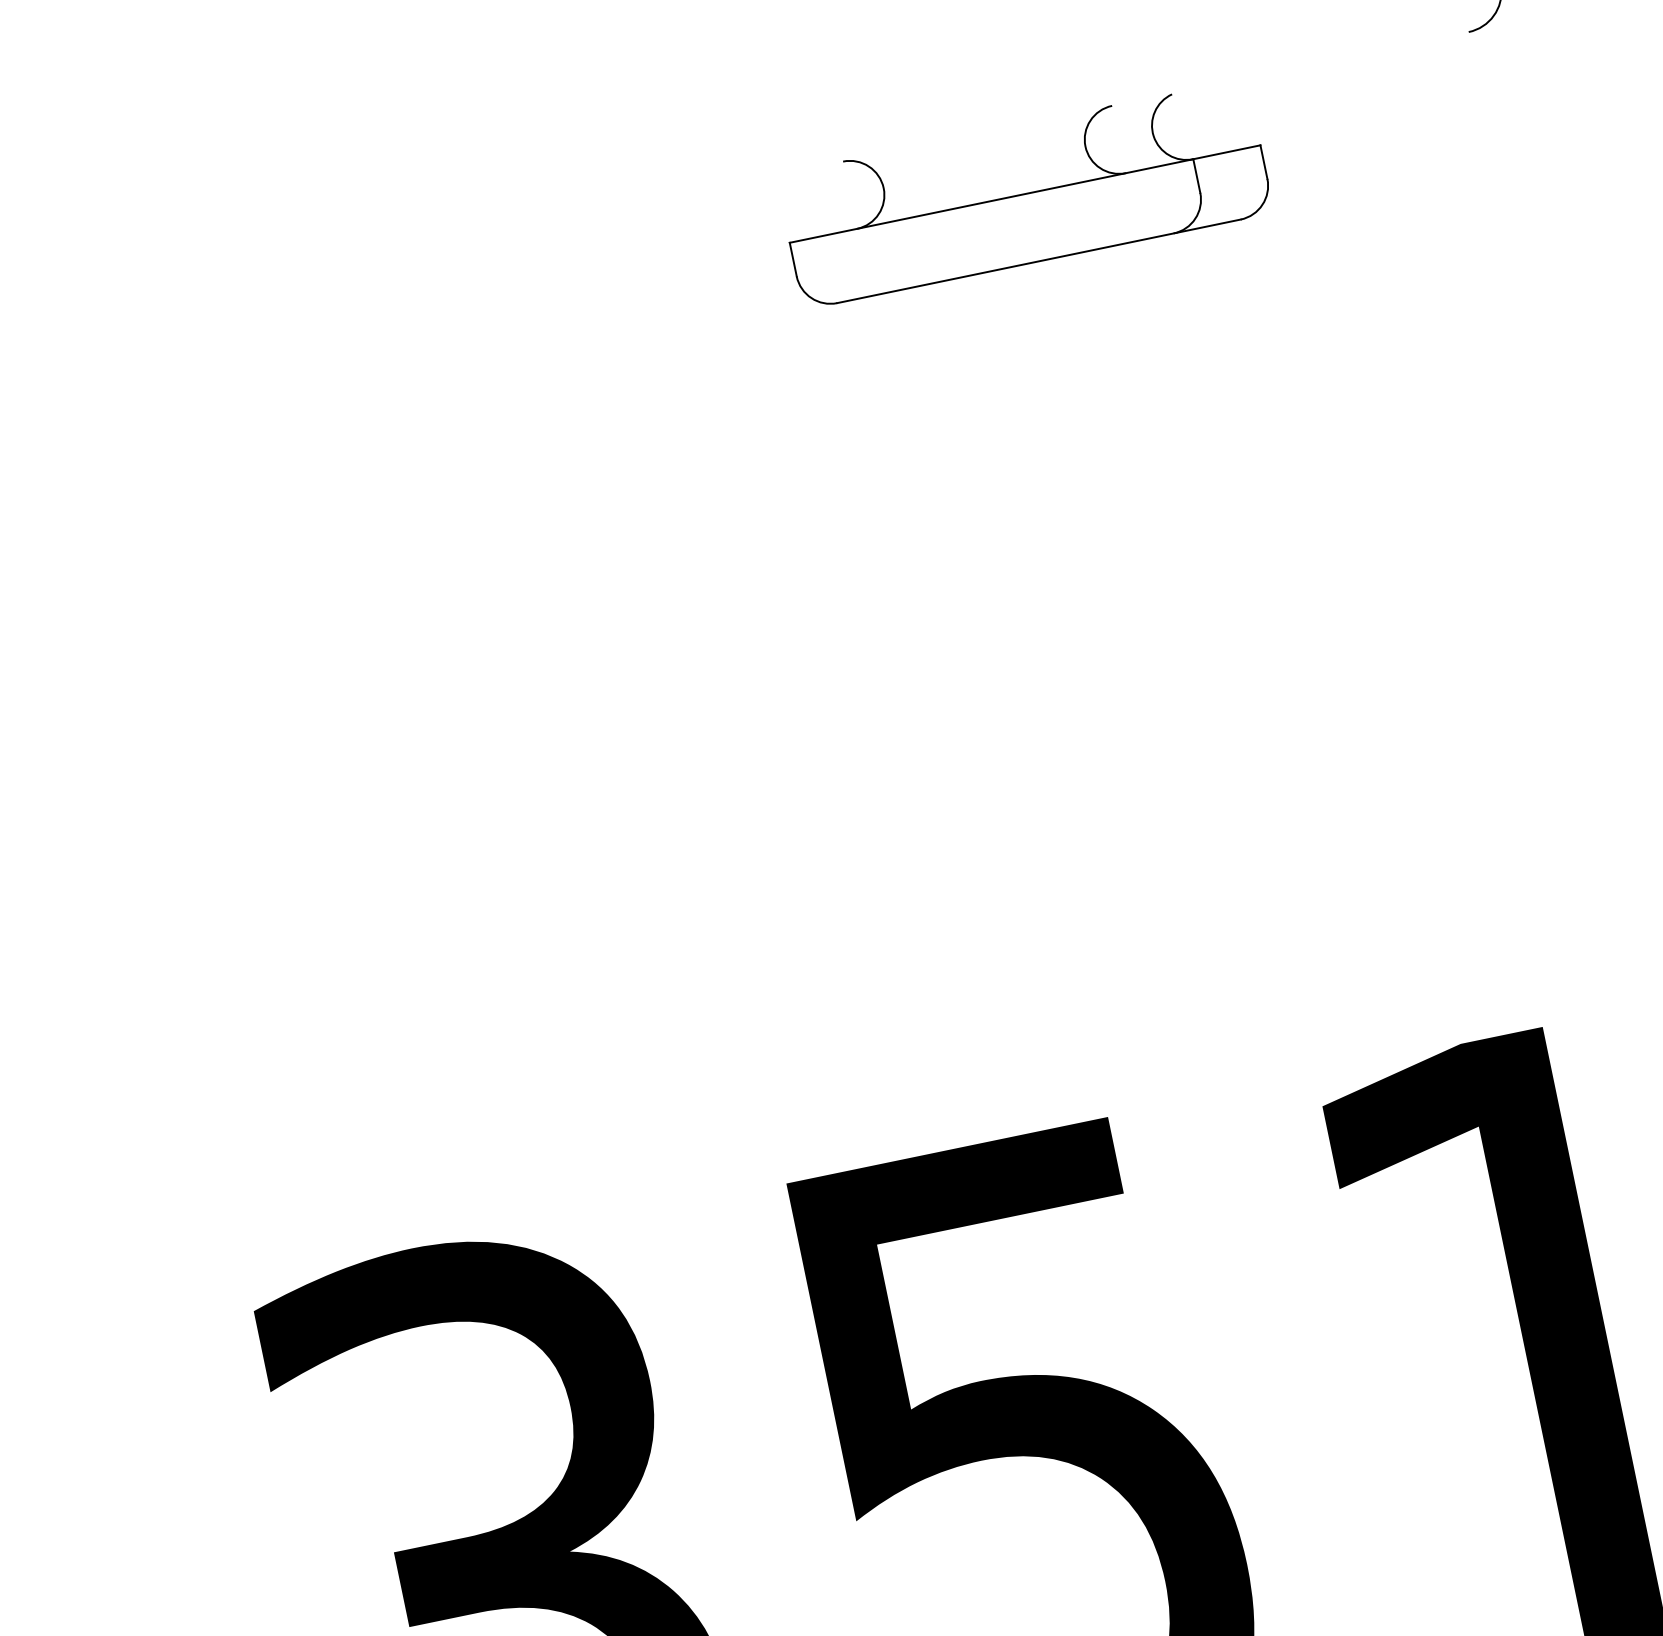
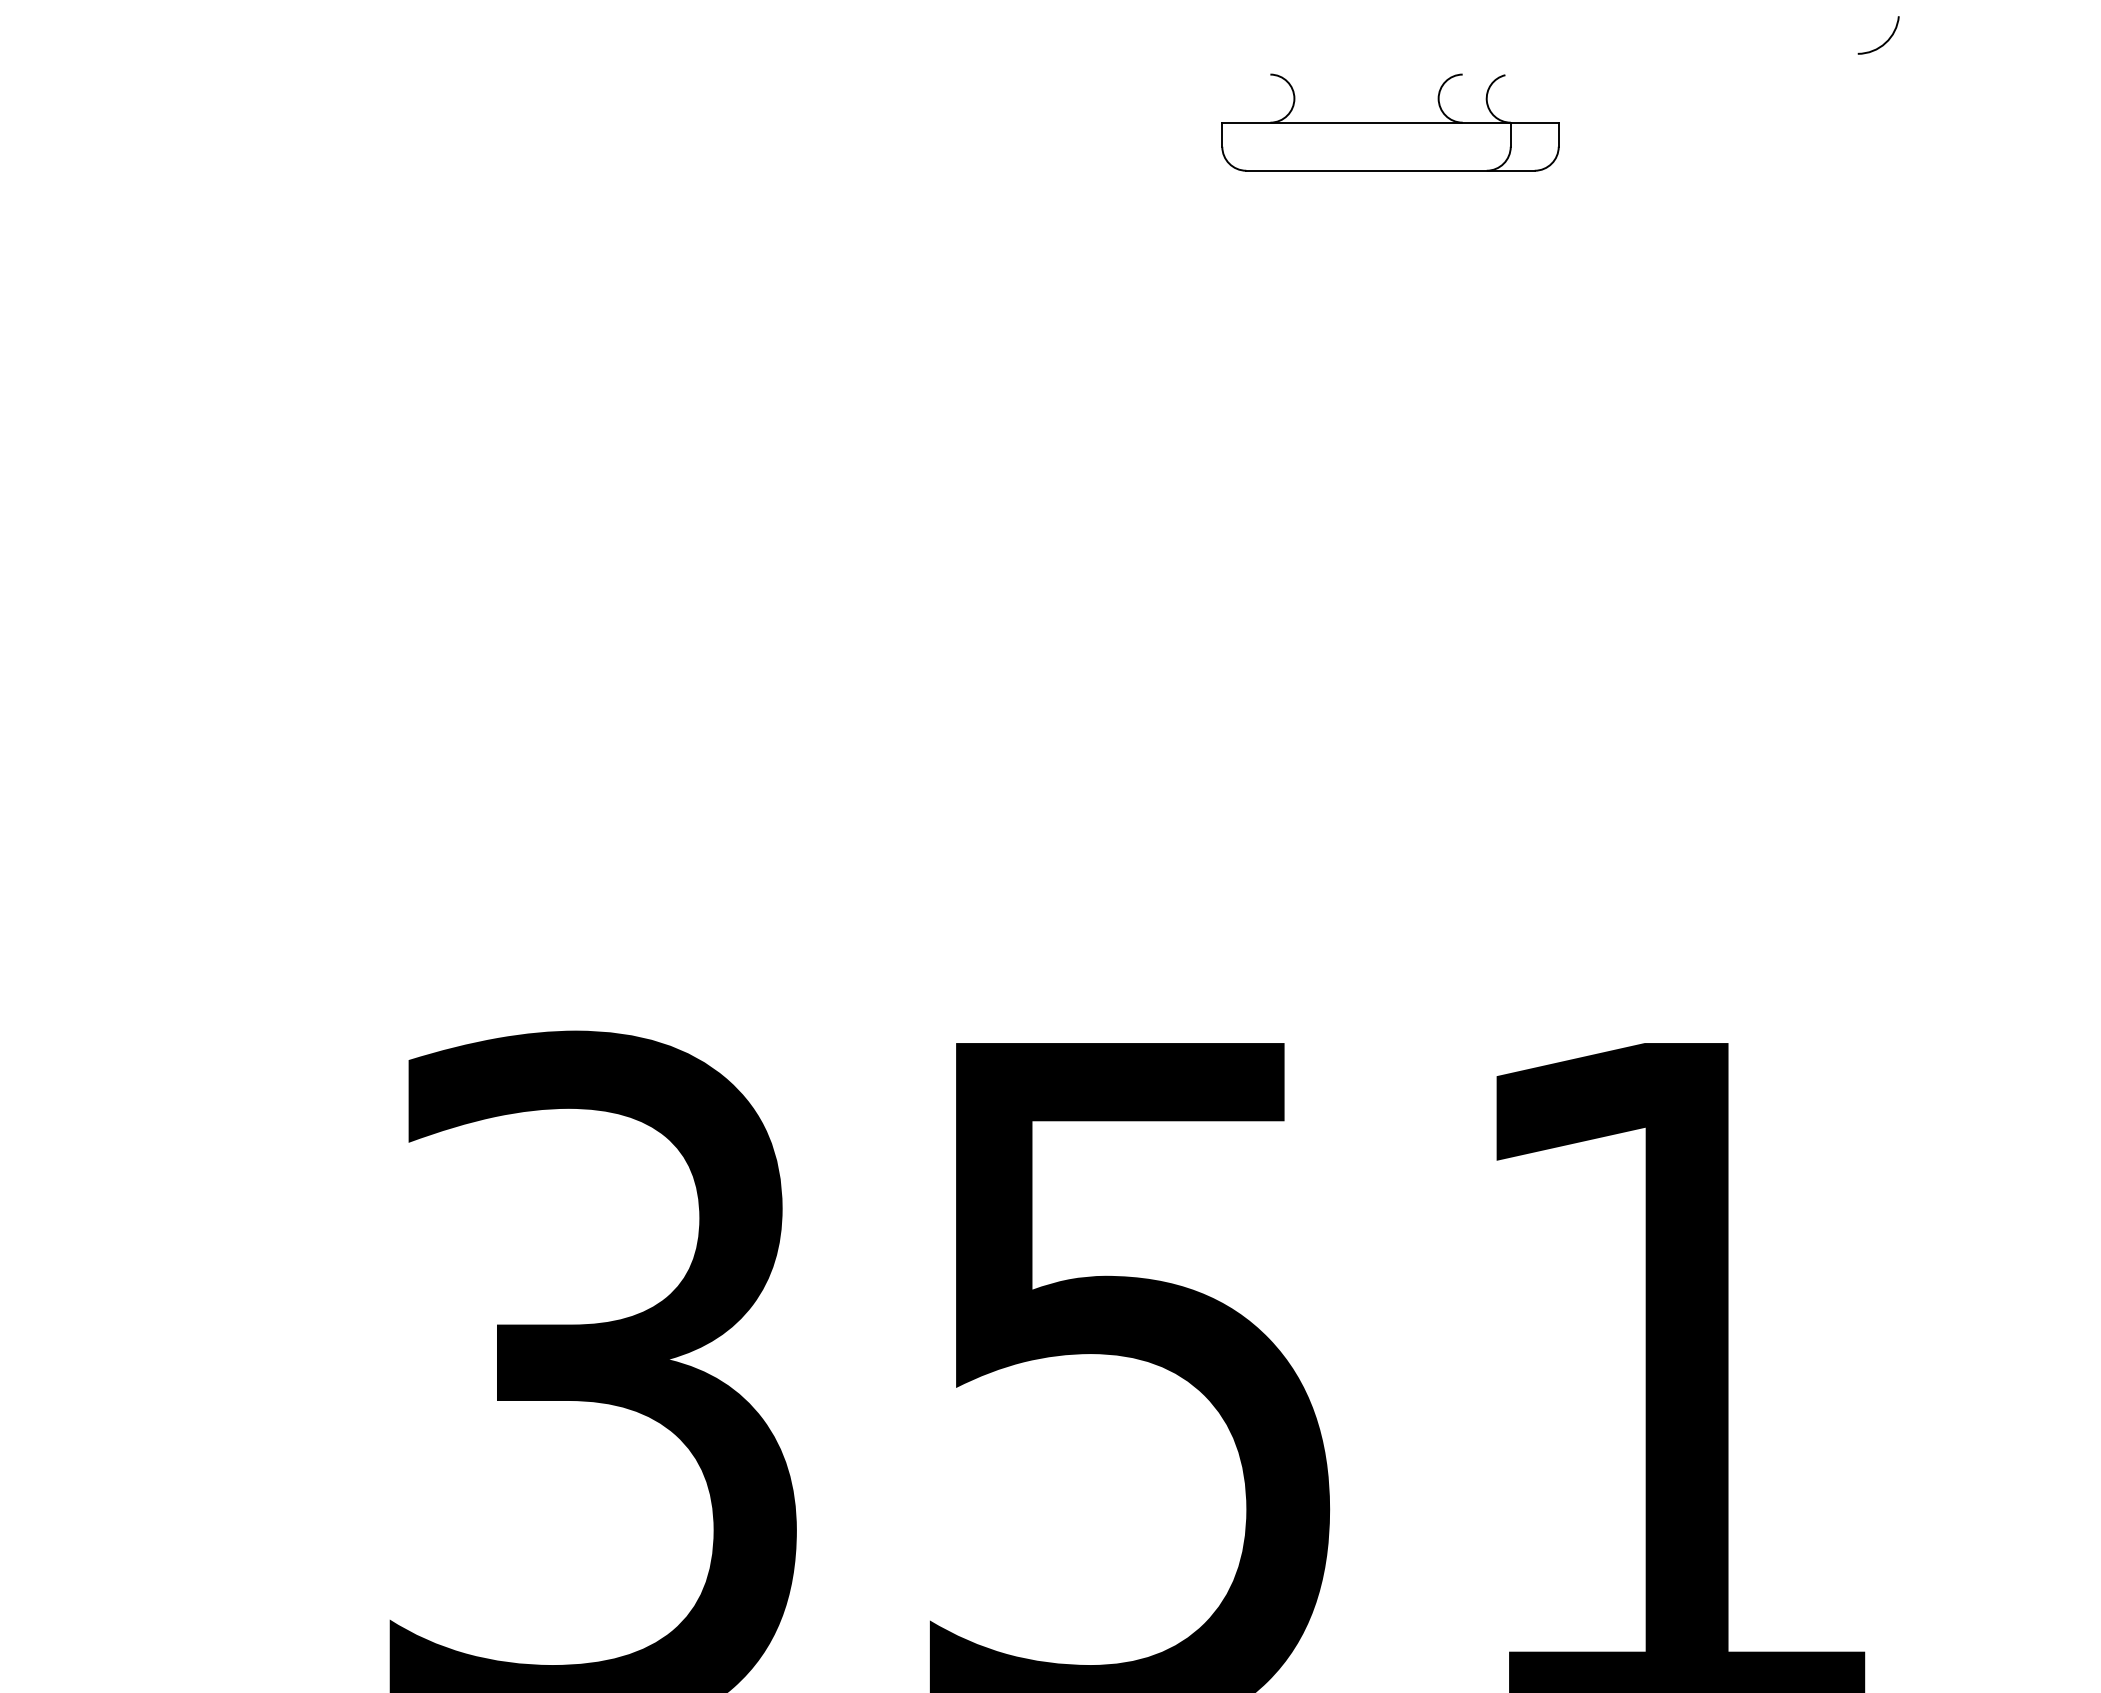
part: (1025, 194) -> (1390, 122), size x0.7

